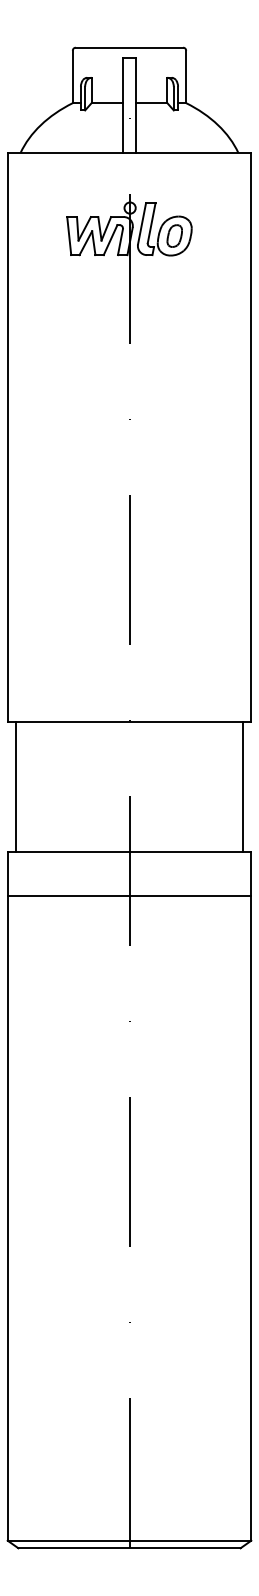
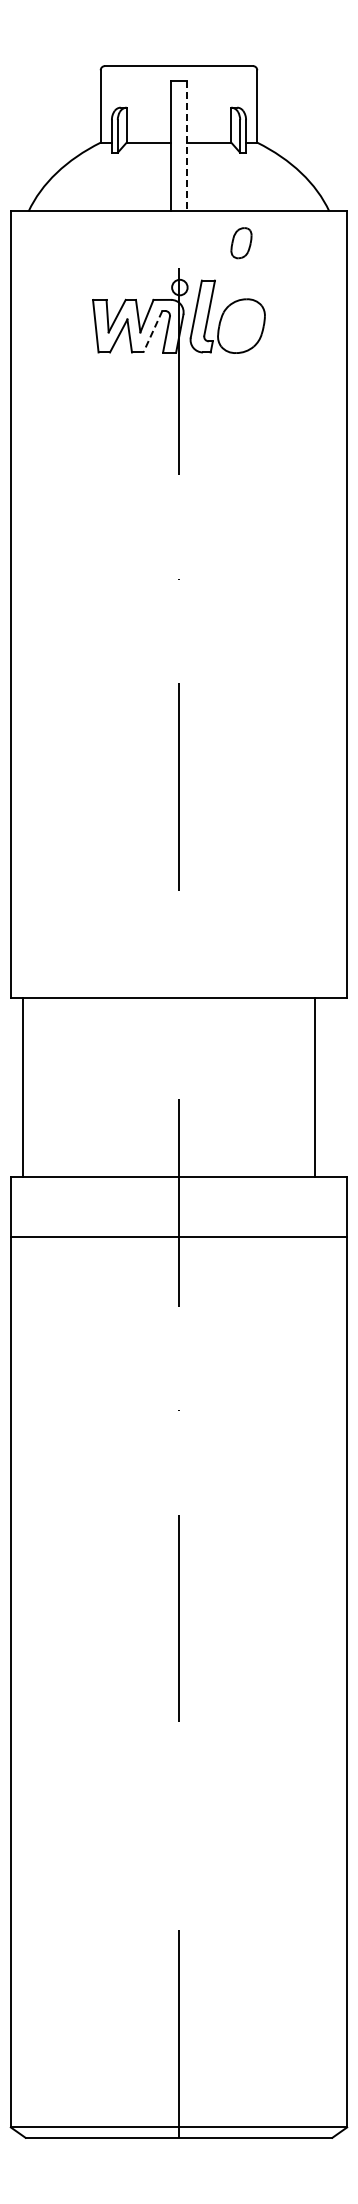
line: (135, 105) -> (187, 146), solid -> dashed
part: (174, 236) -> (241, 243), moved
line: (110, 239) -> (152, 331), solid -> dashed
line: (242, 787) -> (315, 1087), moved

